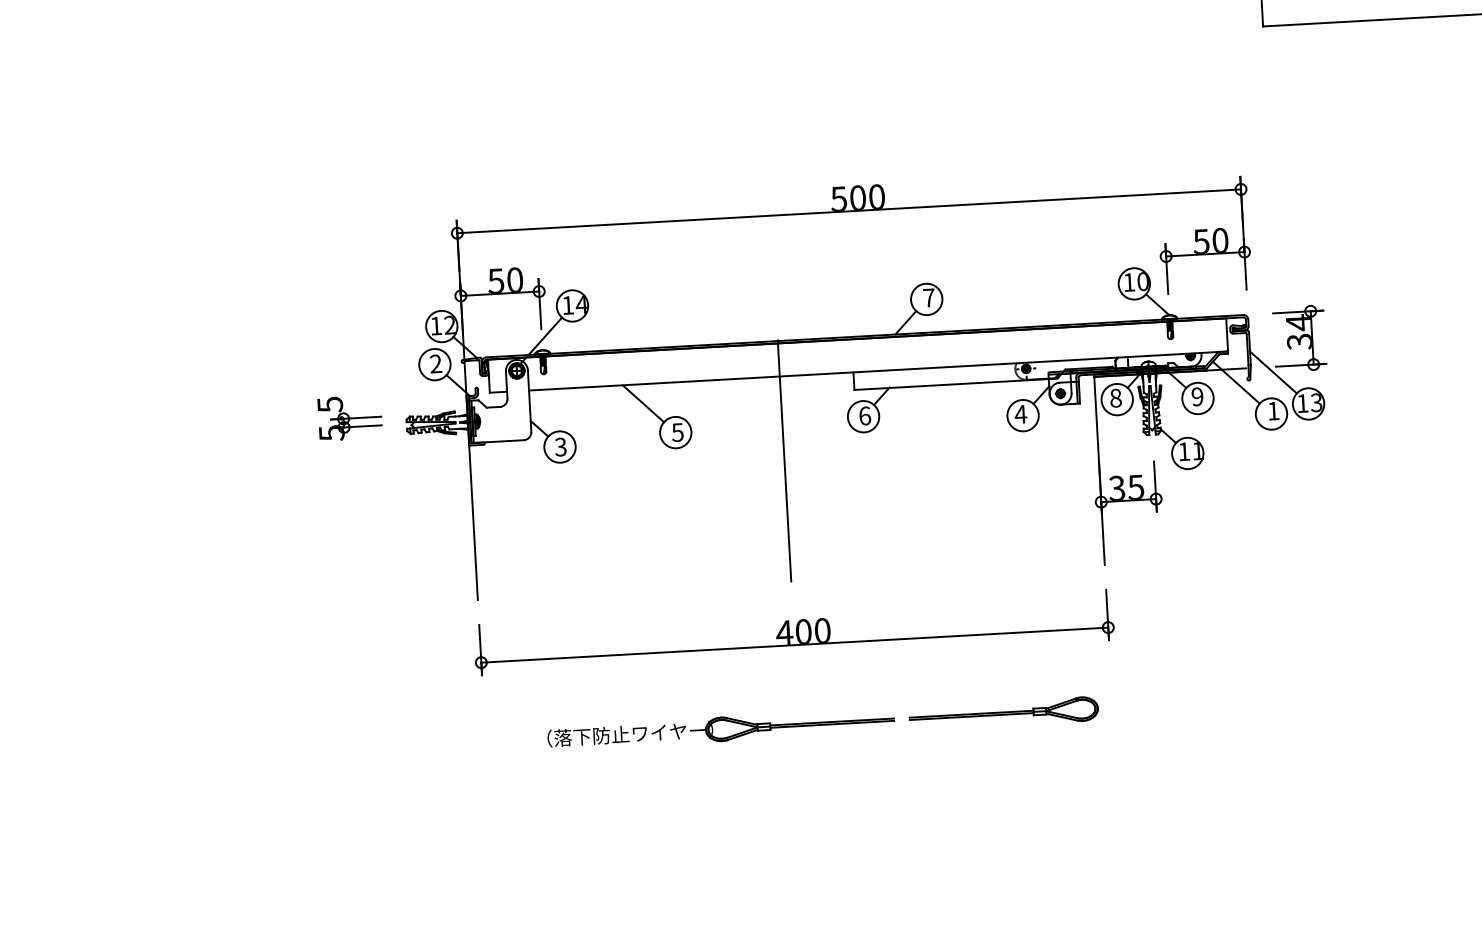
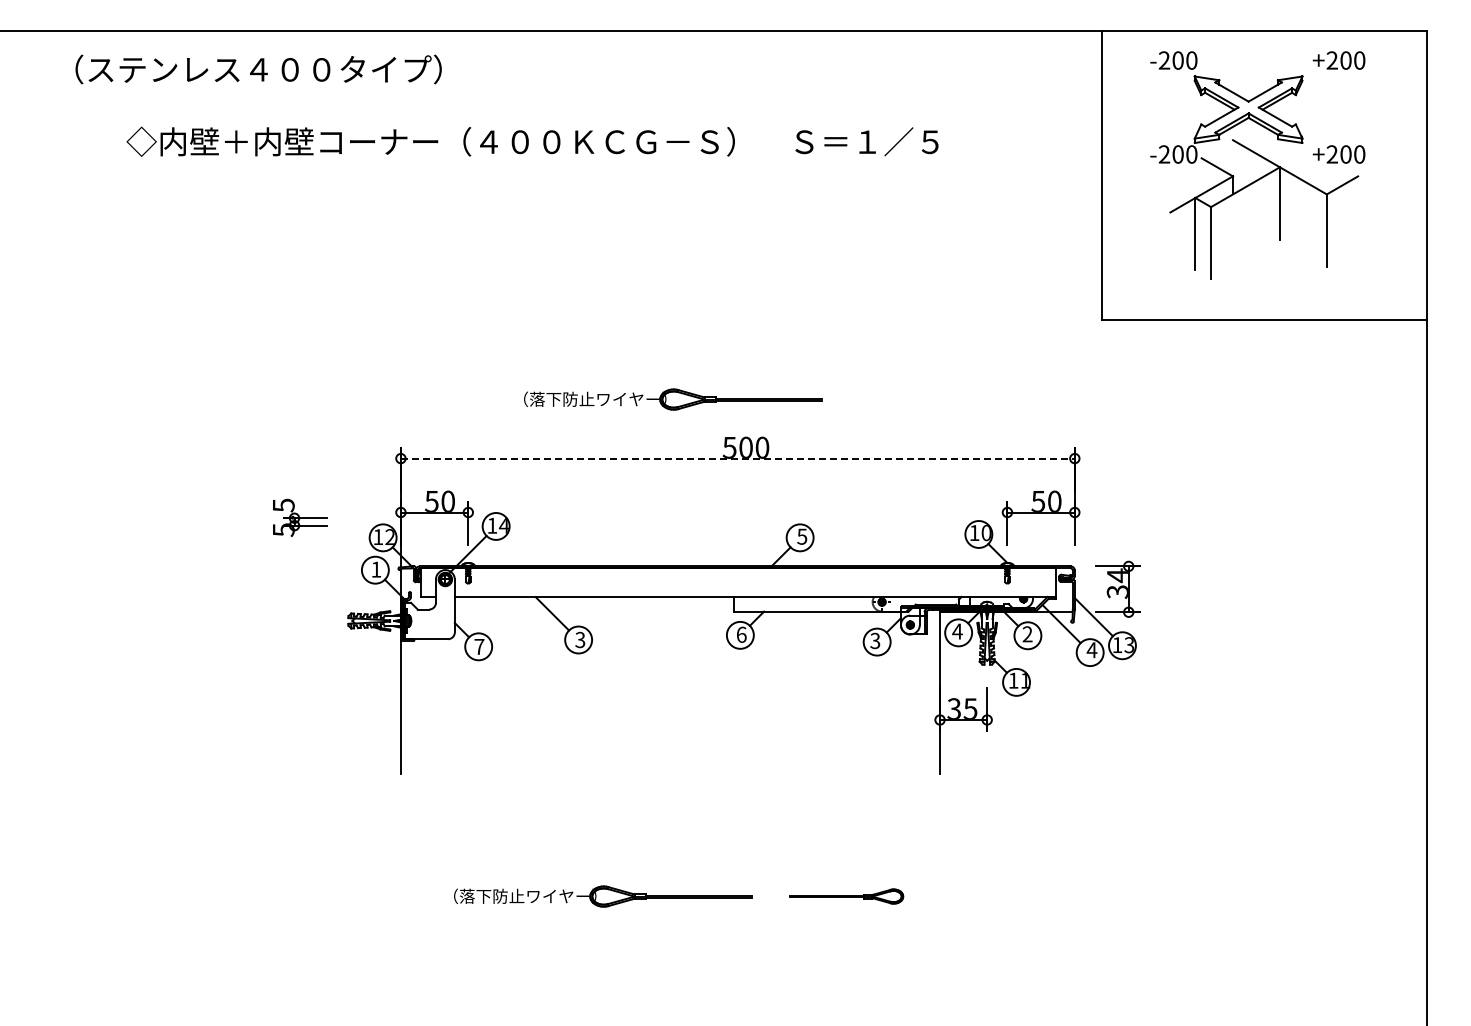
part: (770, 146) -> (673, 399), added
line: (848, 211) -> (737, 458), solid -> dashed
text: (929, 297) -> (802, 536), 7 -> 5
text: (436, 363) -> (376, 569), 2 -> 1
text: (1197, 397) -> (1027, 634), 9 -> 2
text: (1115, 398) -> (957, 631), 8 -> 4
text: (1272, 411) -> (1091, 650), 1 -> 4
text: (1019, 413) -> (874, 640), 4 -> 3
part: (350, 417) -> (300, 517), moved
text: (677, 431) -> (580, 639), 5 -> 3
text: (560, 446) -> (479, 646), 3 -> 7
line: (784, 460) -> (670, 669), removed
part: (794, 633) -> (670, 817), removed
part: (1003, 713) -> (846, 896), size x0.7

